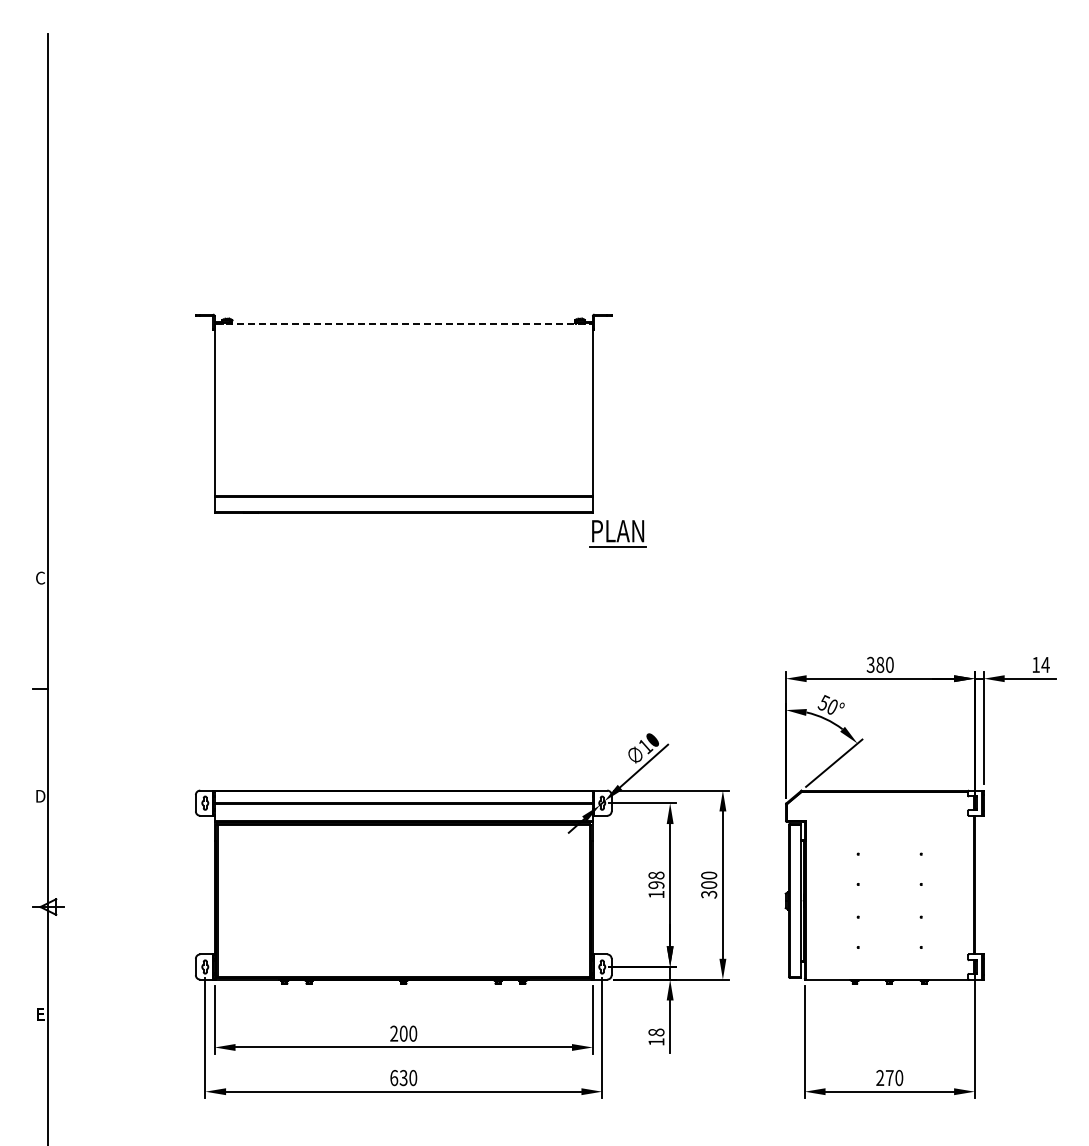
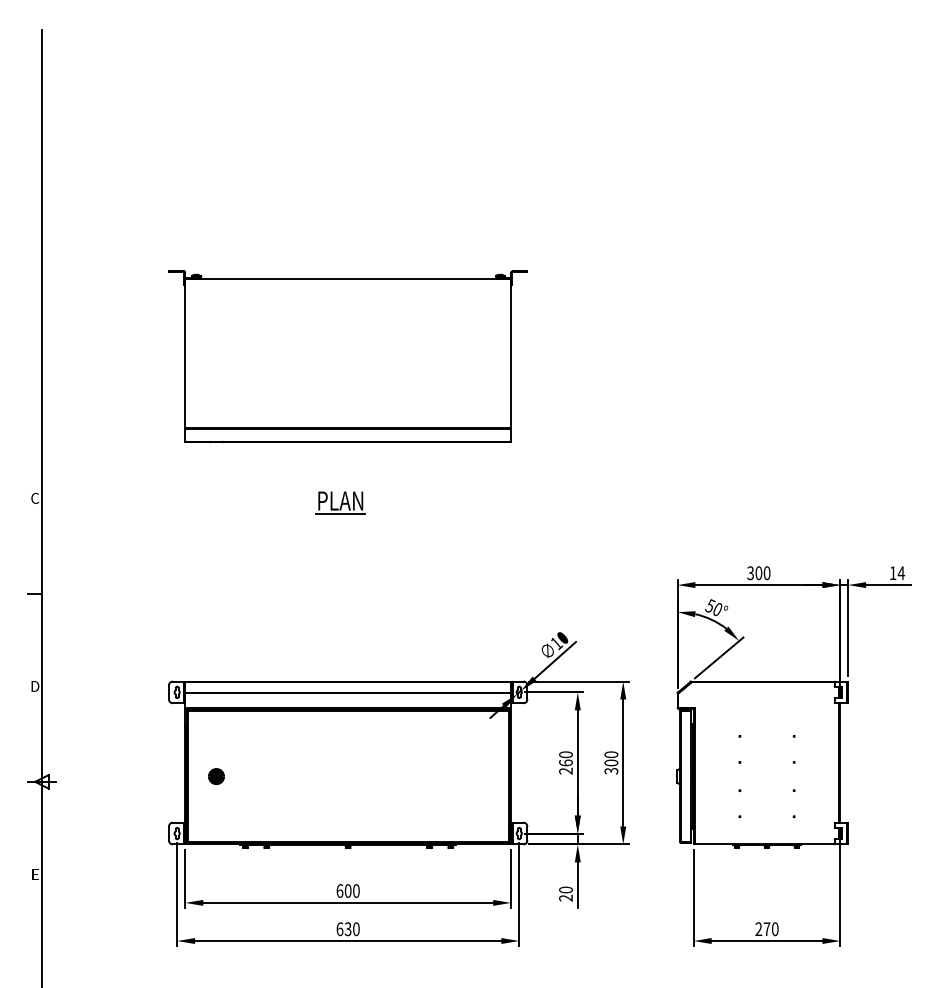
line: (404, 323) -> (348, 278), dashed -> solid
part: (617, 533) -> (340, 503), moved
text: (880, 664) -> (759, 572), 380 -> 300
text: (656, 884) -> (566, 762), 198 -> 260
part: (250, 900) -> (216, 776), added
text: (394, 1033) -> (340, 890), 200 -> 600
text: (656, 1036) -> (566, 893), 18 -> 20

